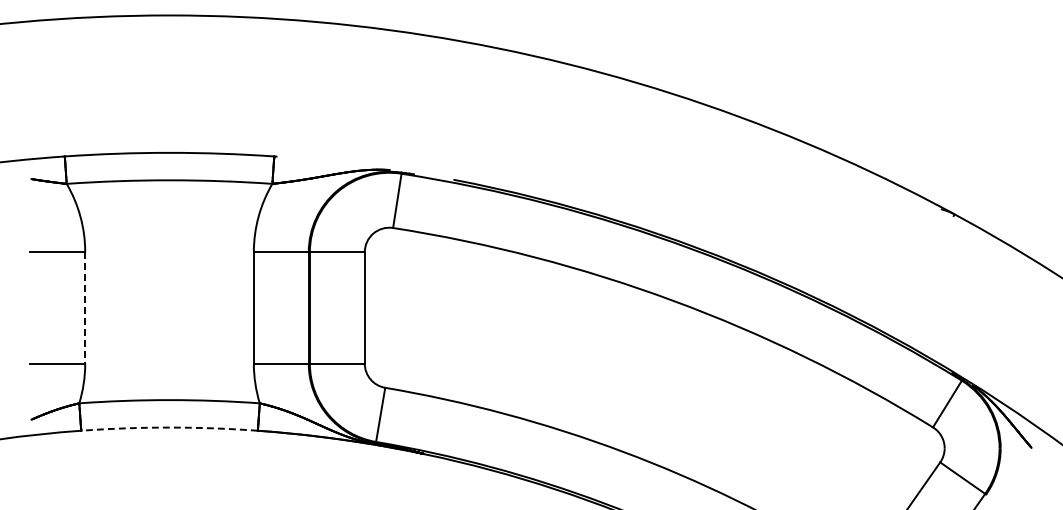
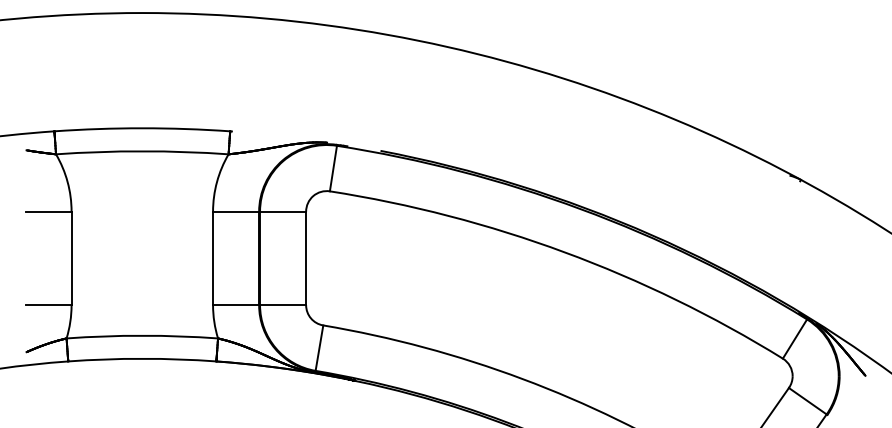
line: (85, 307) -> (71, 258), dashed -> solid
arc: (169, 427) -> (142, 358), dashed -> solid

